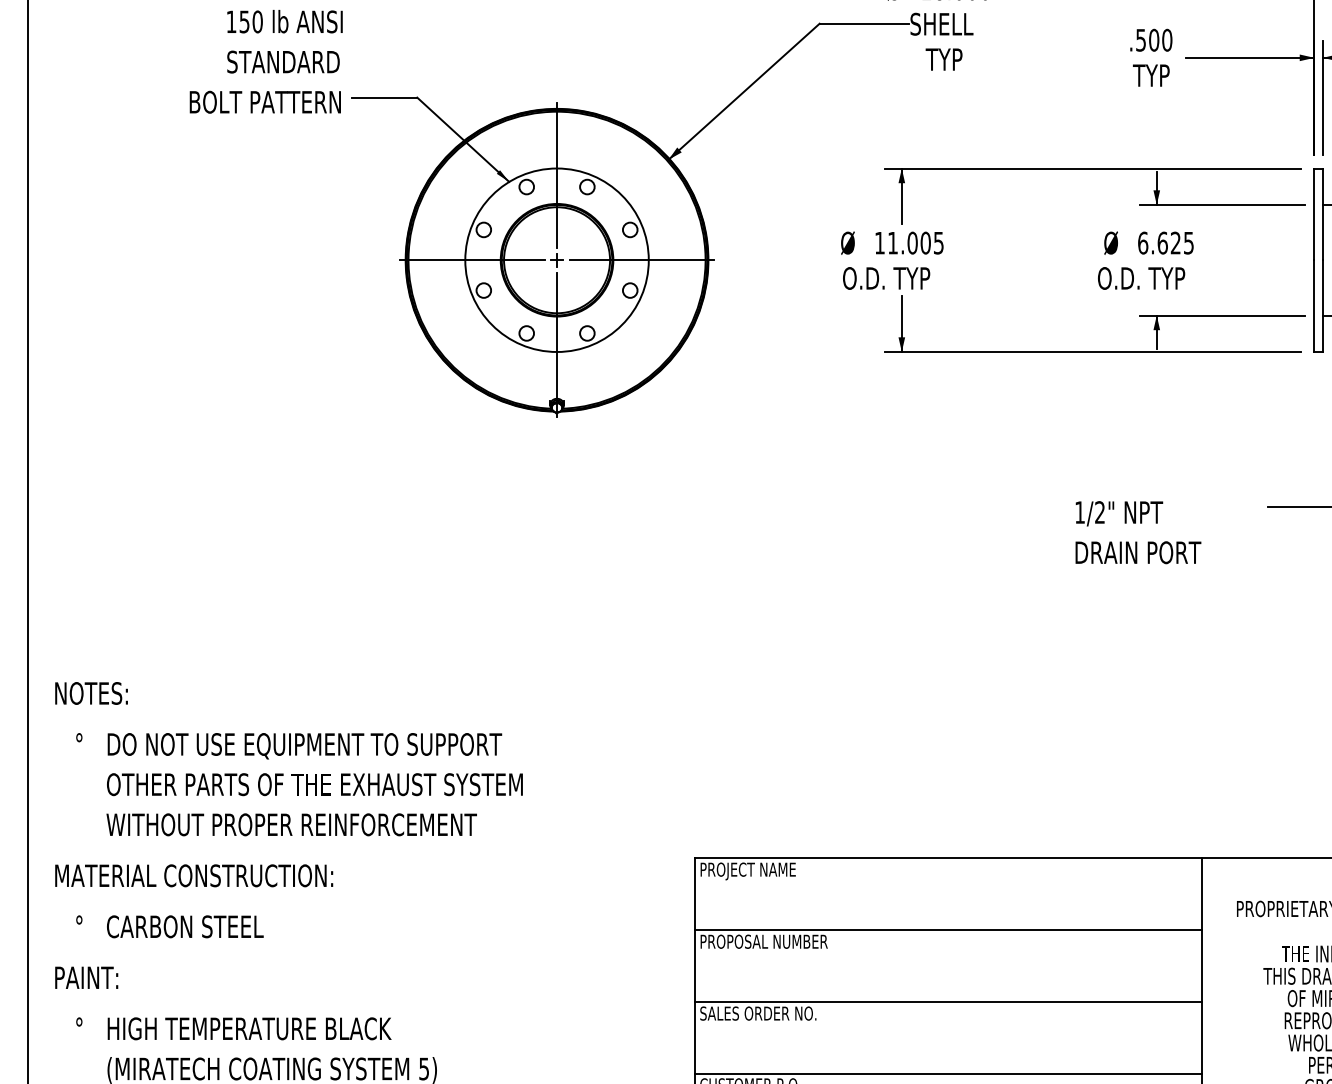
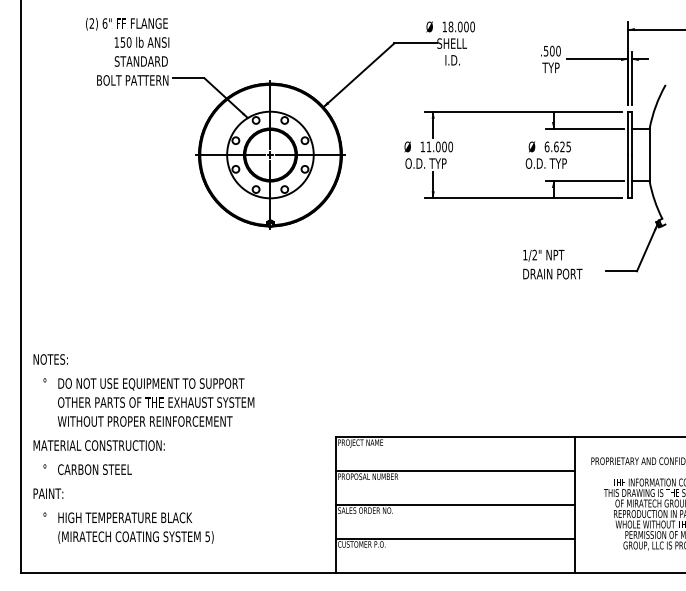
text: (942, 59) -> (452, 60), TYP -> I.D.
text: (938, 242) -> (450, 146), 11.005 -> 11.000
text: (1137, 532) -> (552, 264), moved

